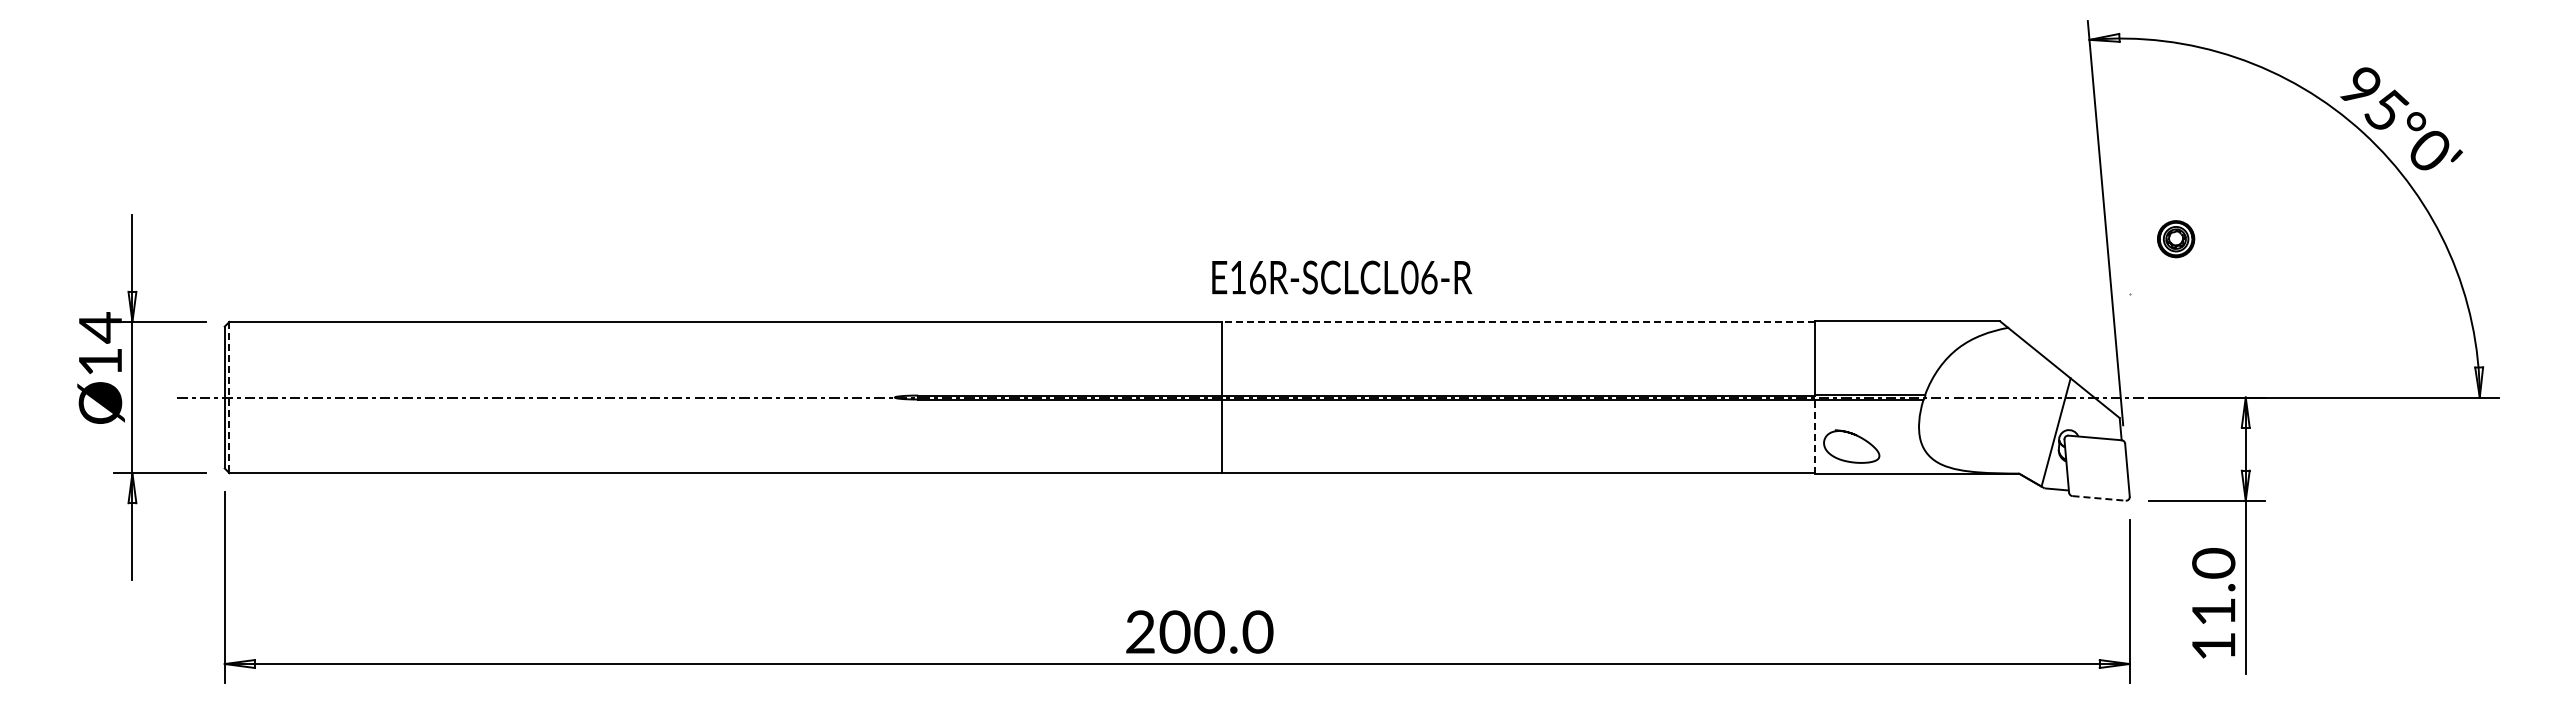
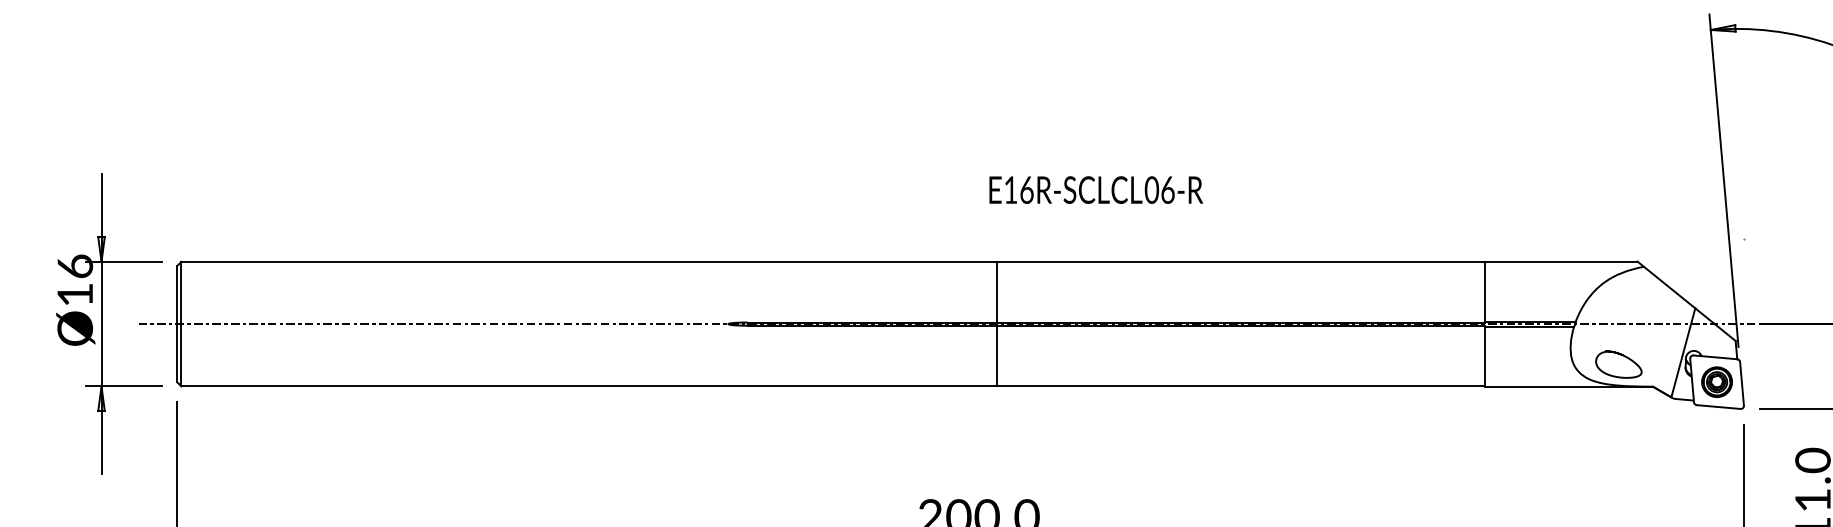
part: (2176, 239) -> (1717, 382), moved
text: (1342, 277) -> (1096, 190), moved
line: (1518, 321) -> (1241, 261), dashed -> solid
text: (100, 327) -> (75, 266), Ø14 -> Ø16
line: (229, 397) -> (181, 324), dashed -> solid
curve: (1853, 435) -> (1620, 355), moved
line: (1815, 437) -> (1485, 356), dashed -> solid
line: (2099, 498) -> (1719, 407), dashed -> solid

